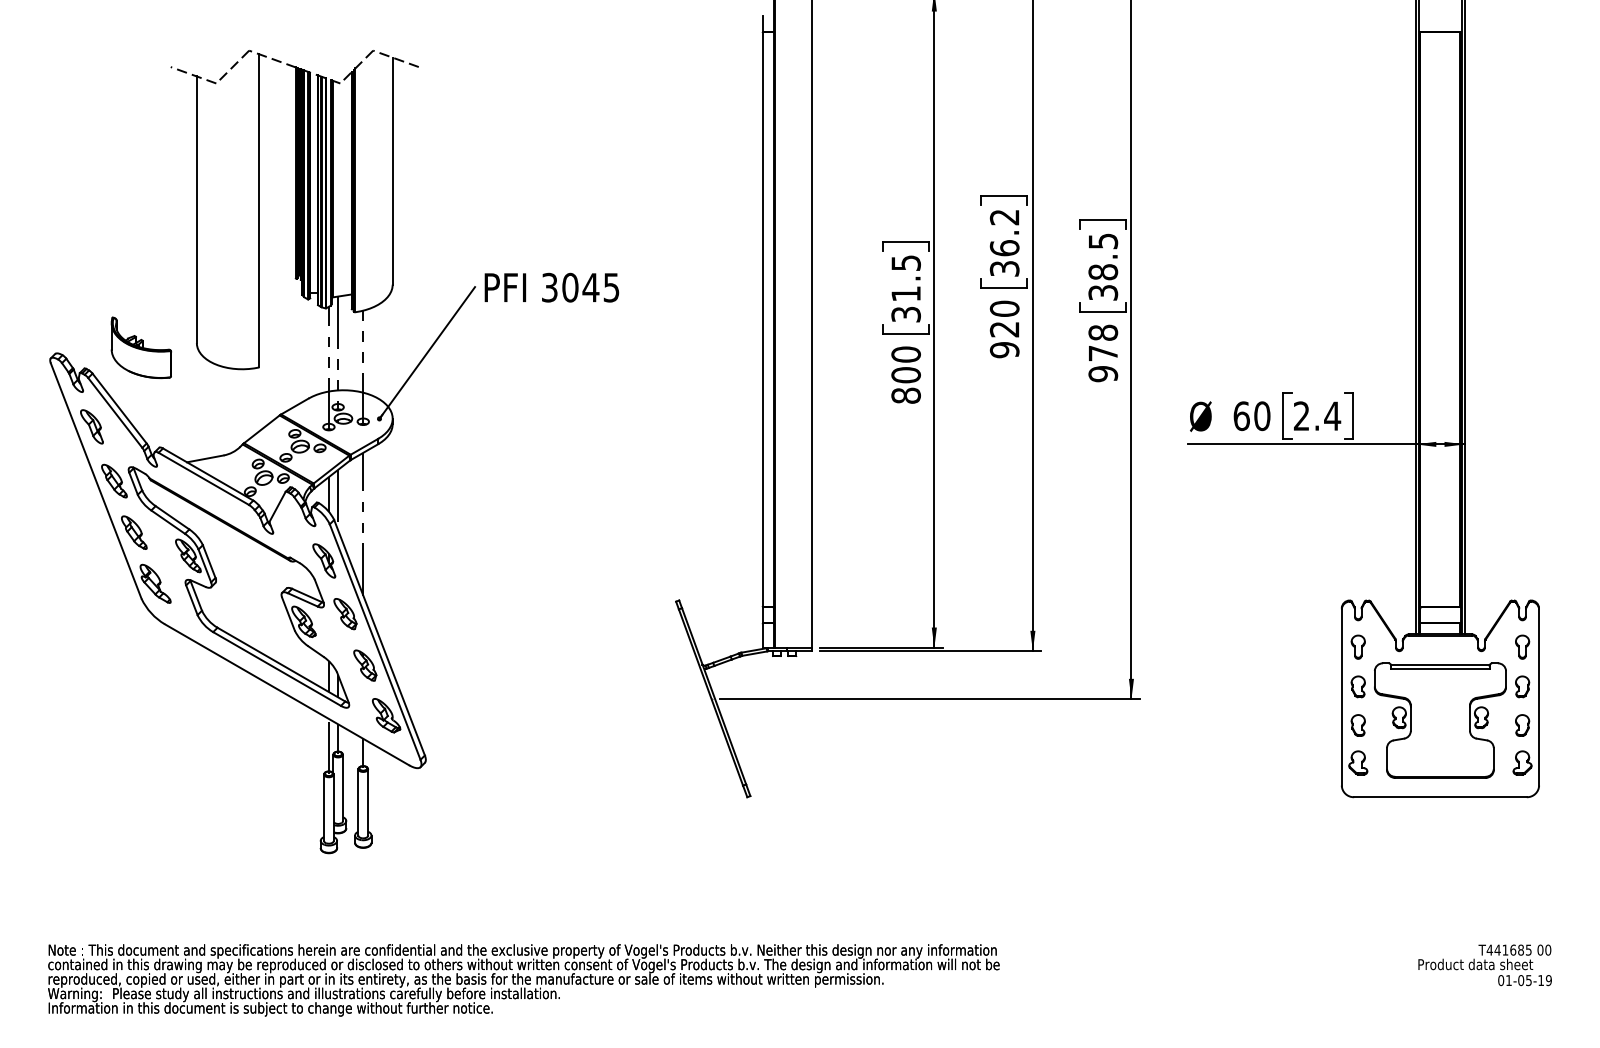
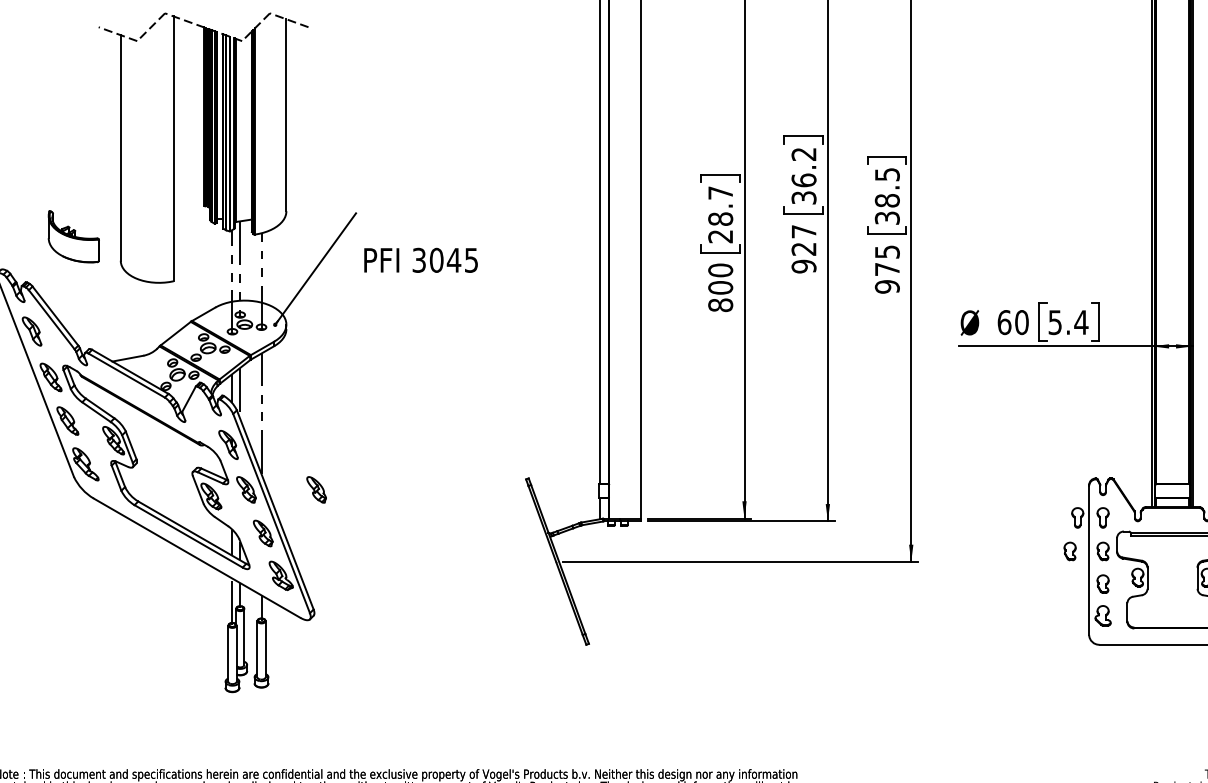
text: (551, 287) -> (420, 260), moved
text: (905, 288) -> (720, 214), 31.5 -> 28.7
text: (1004, 308) -> (803, 231), 920 -> 927
text: (1103, 332) -> (887, 251), 978 -> 975
part: (140, 347) -> (73, 236), moved
text: (1301, 416) -> (1055, 322), 2.4 -> 5.4
part: (428, 614) -> (316, 490), added
part: (1327, 646) -> (1077, 517), added
part: (1318, 686) -> (1069, 551), added

